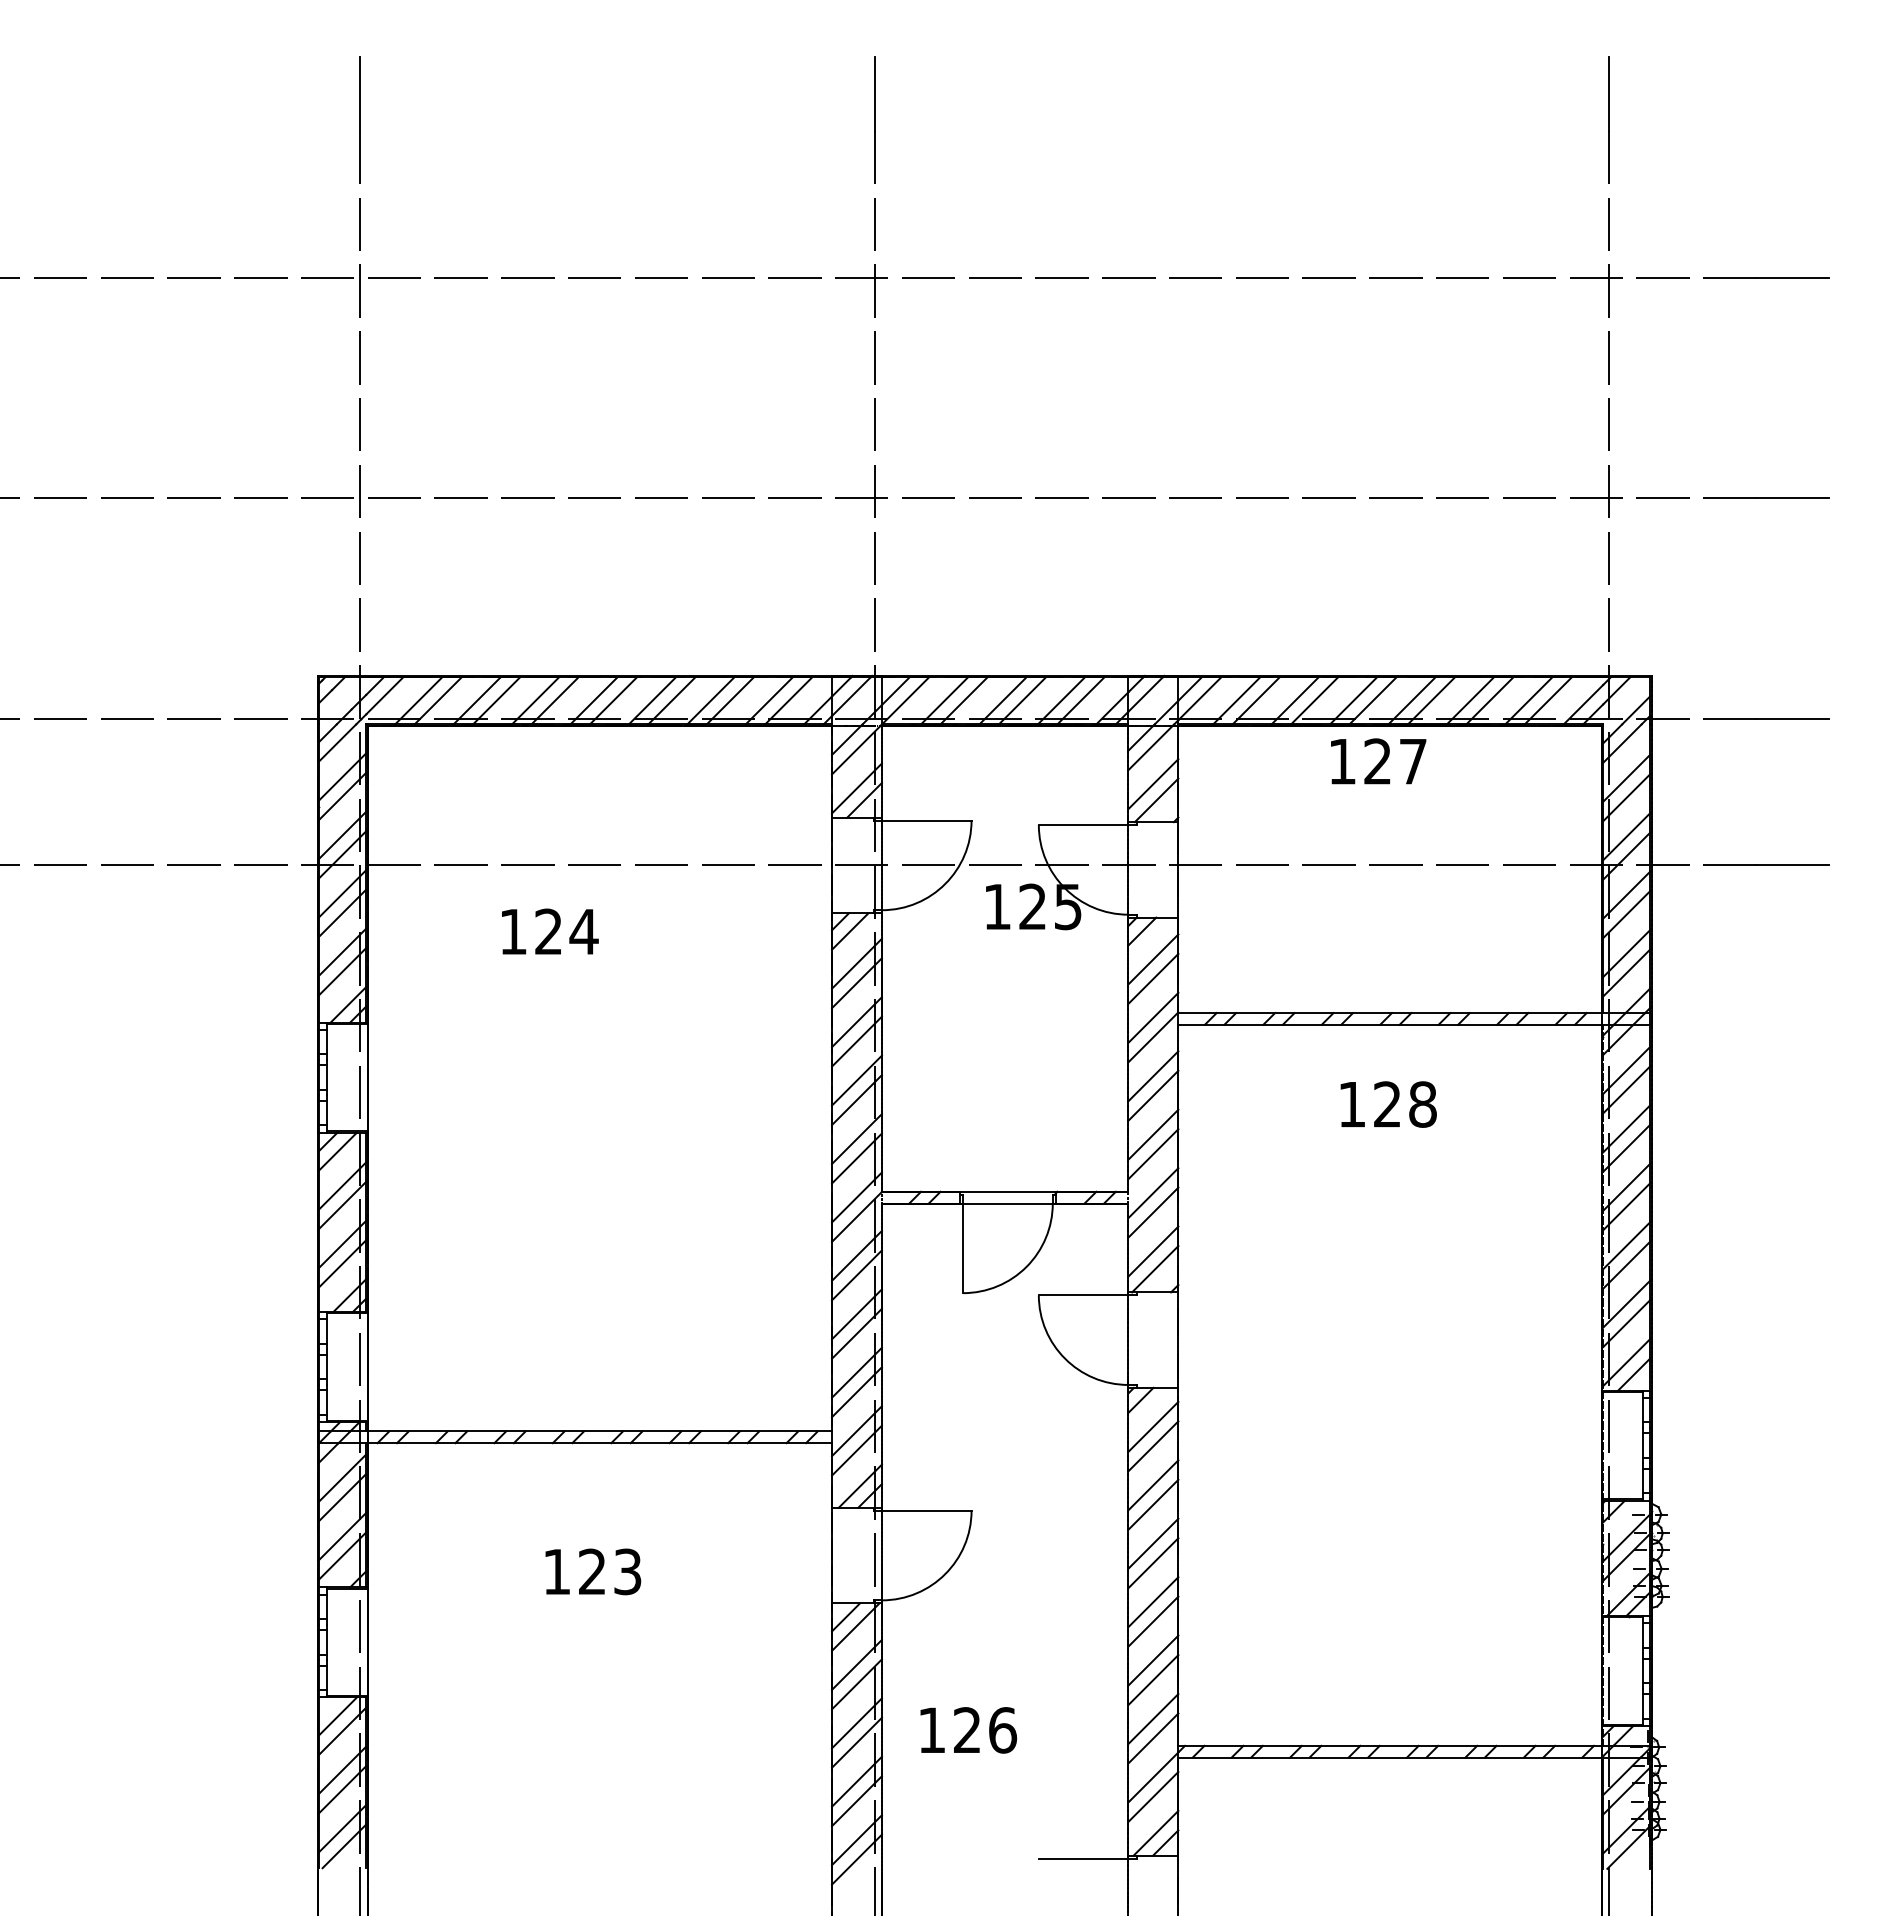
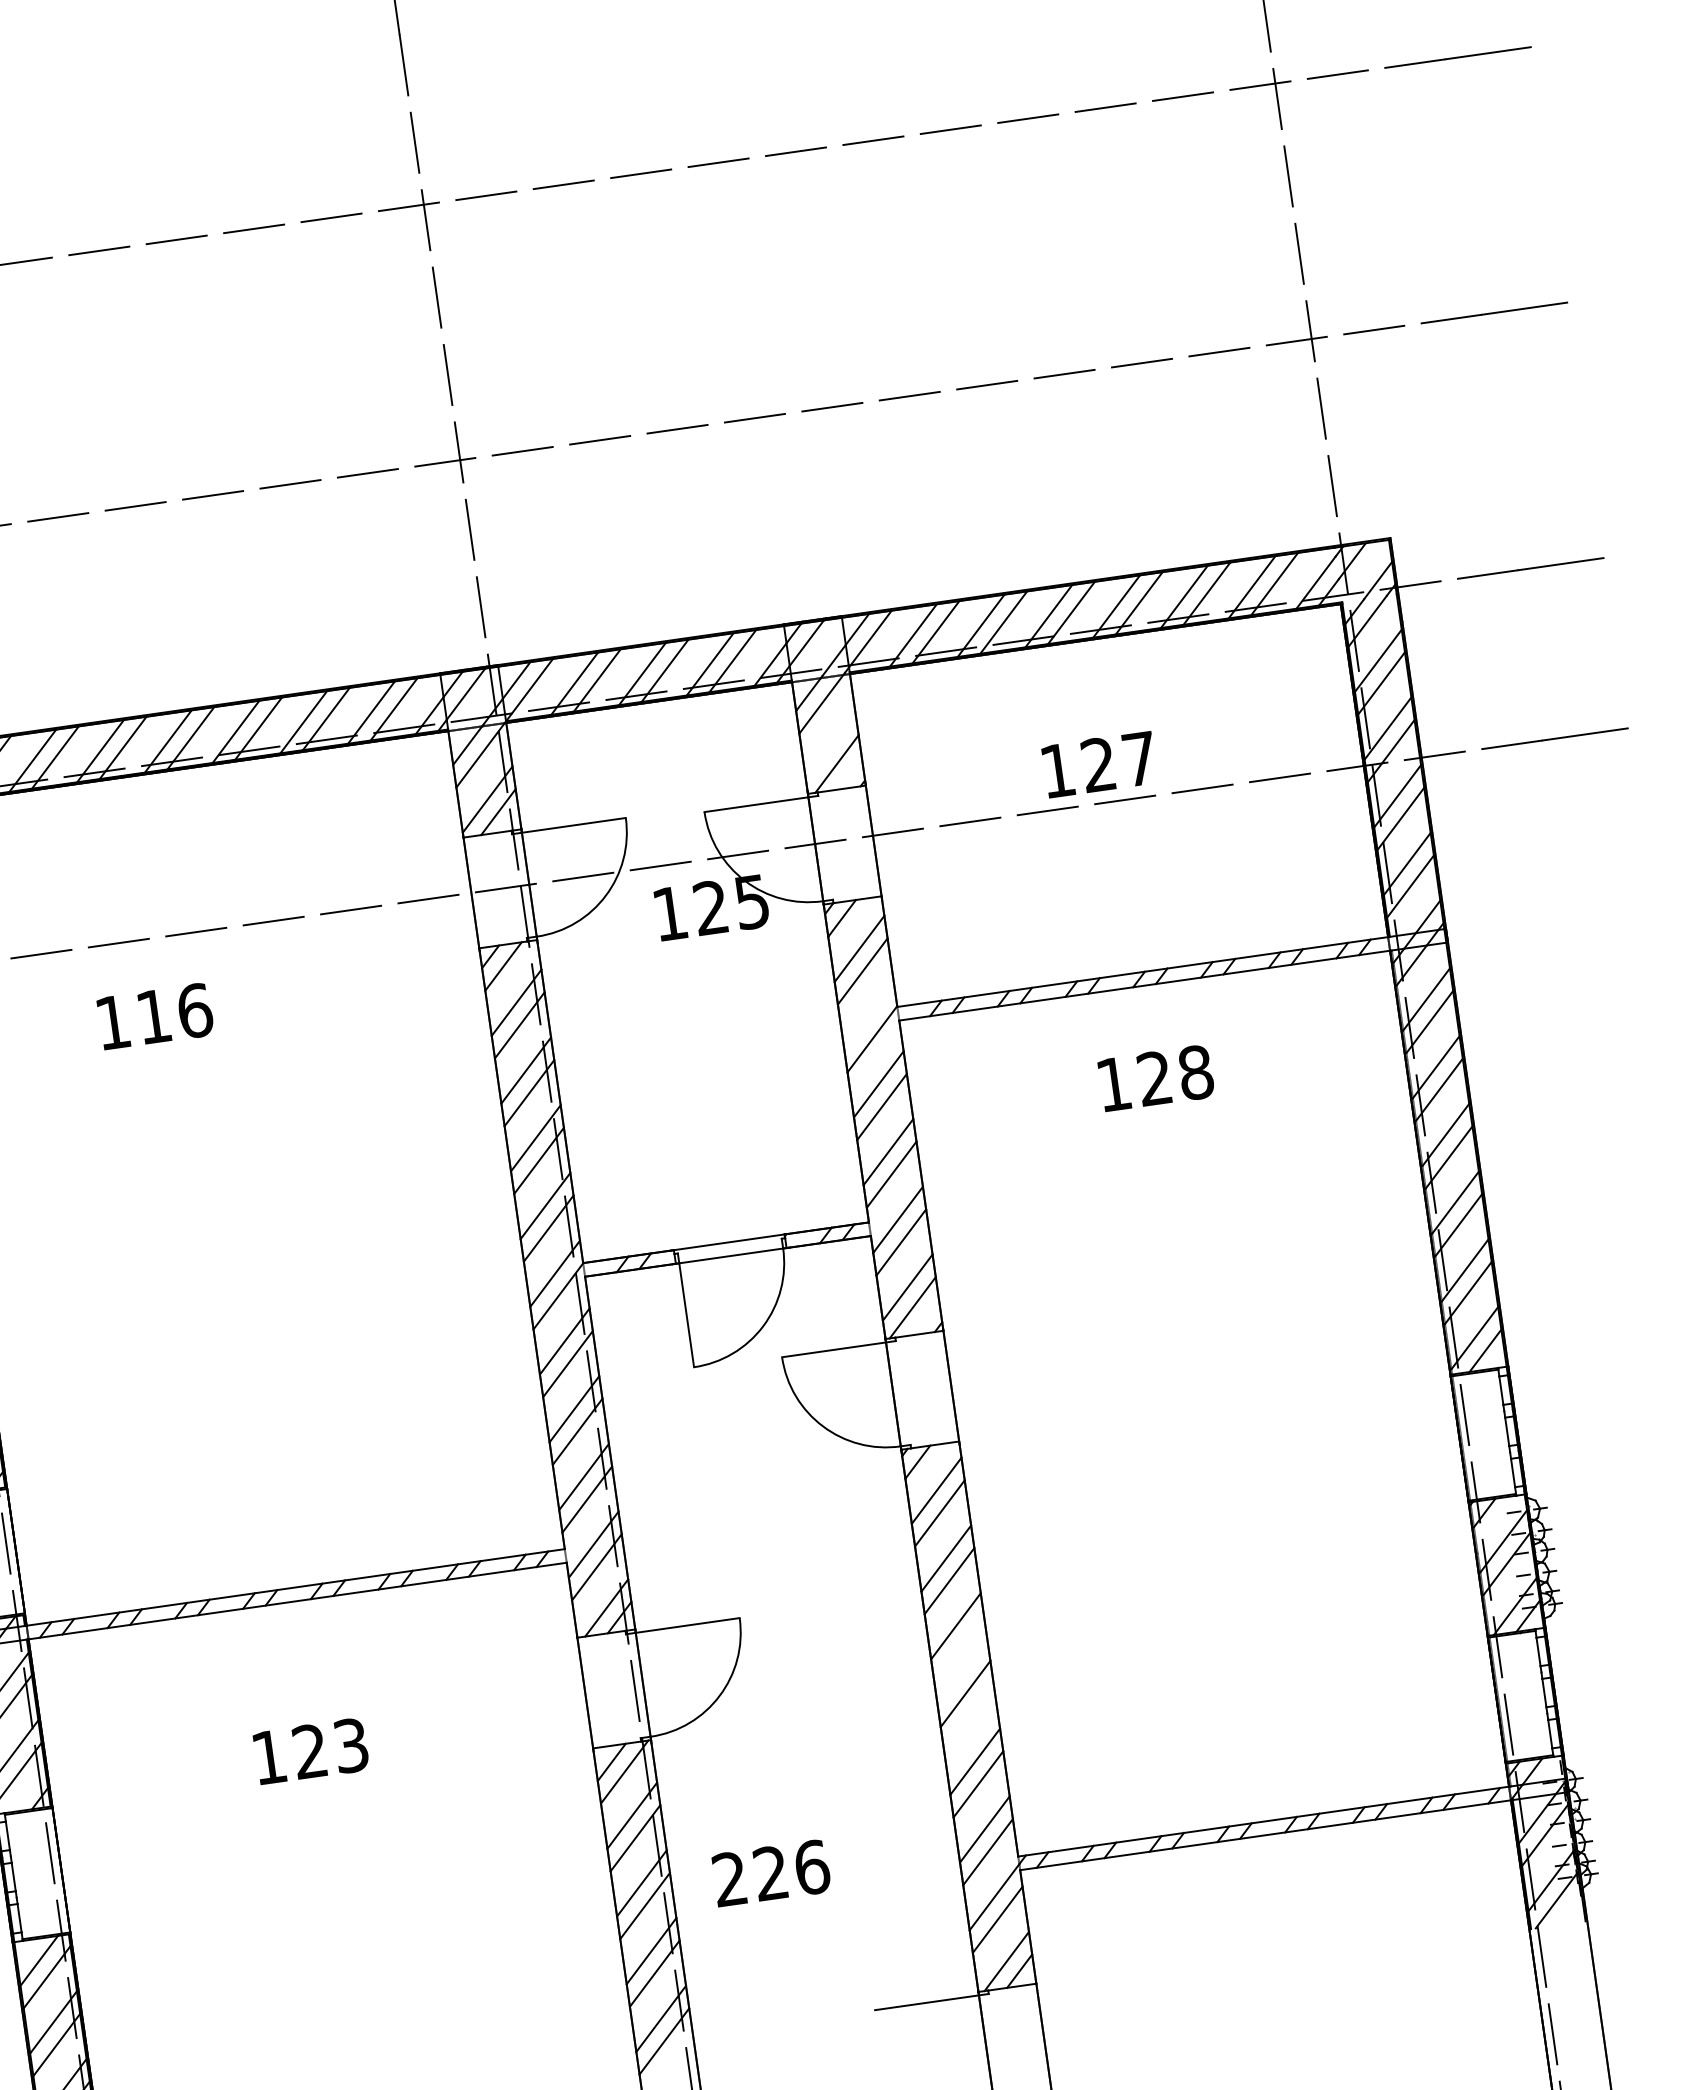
text: (1378, 761) -> (1099, 764), moved
line: (1153, 784) -> (830, 746), removed
text: (566, 931) -> (174, 1013), 124 -> 116
line: (1153, 1017) -> (869, 1016), removed
line: (1153, 1563) -> (959, 1649), removed
line: (1153, 1621) -> (968, 1716), removed
text: (931, 1729) -> (729, 1878), 126 -> 226

